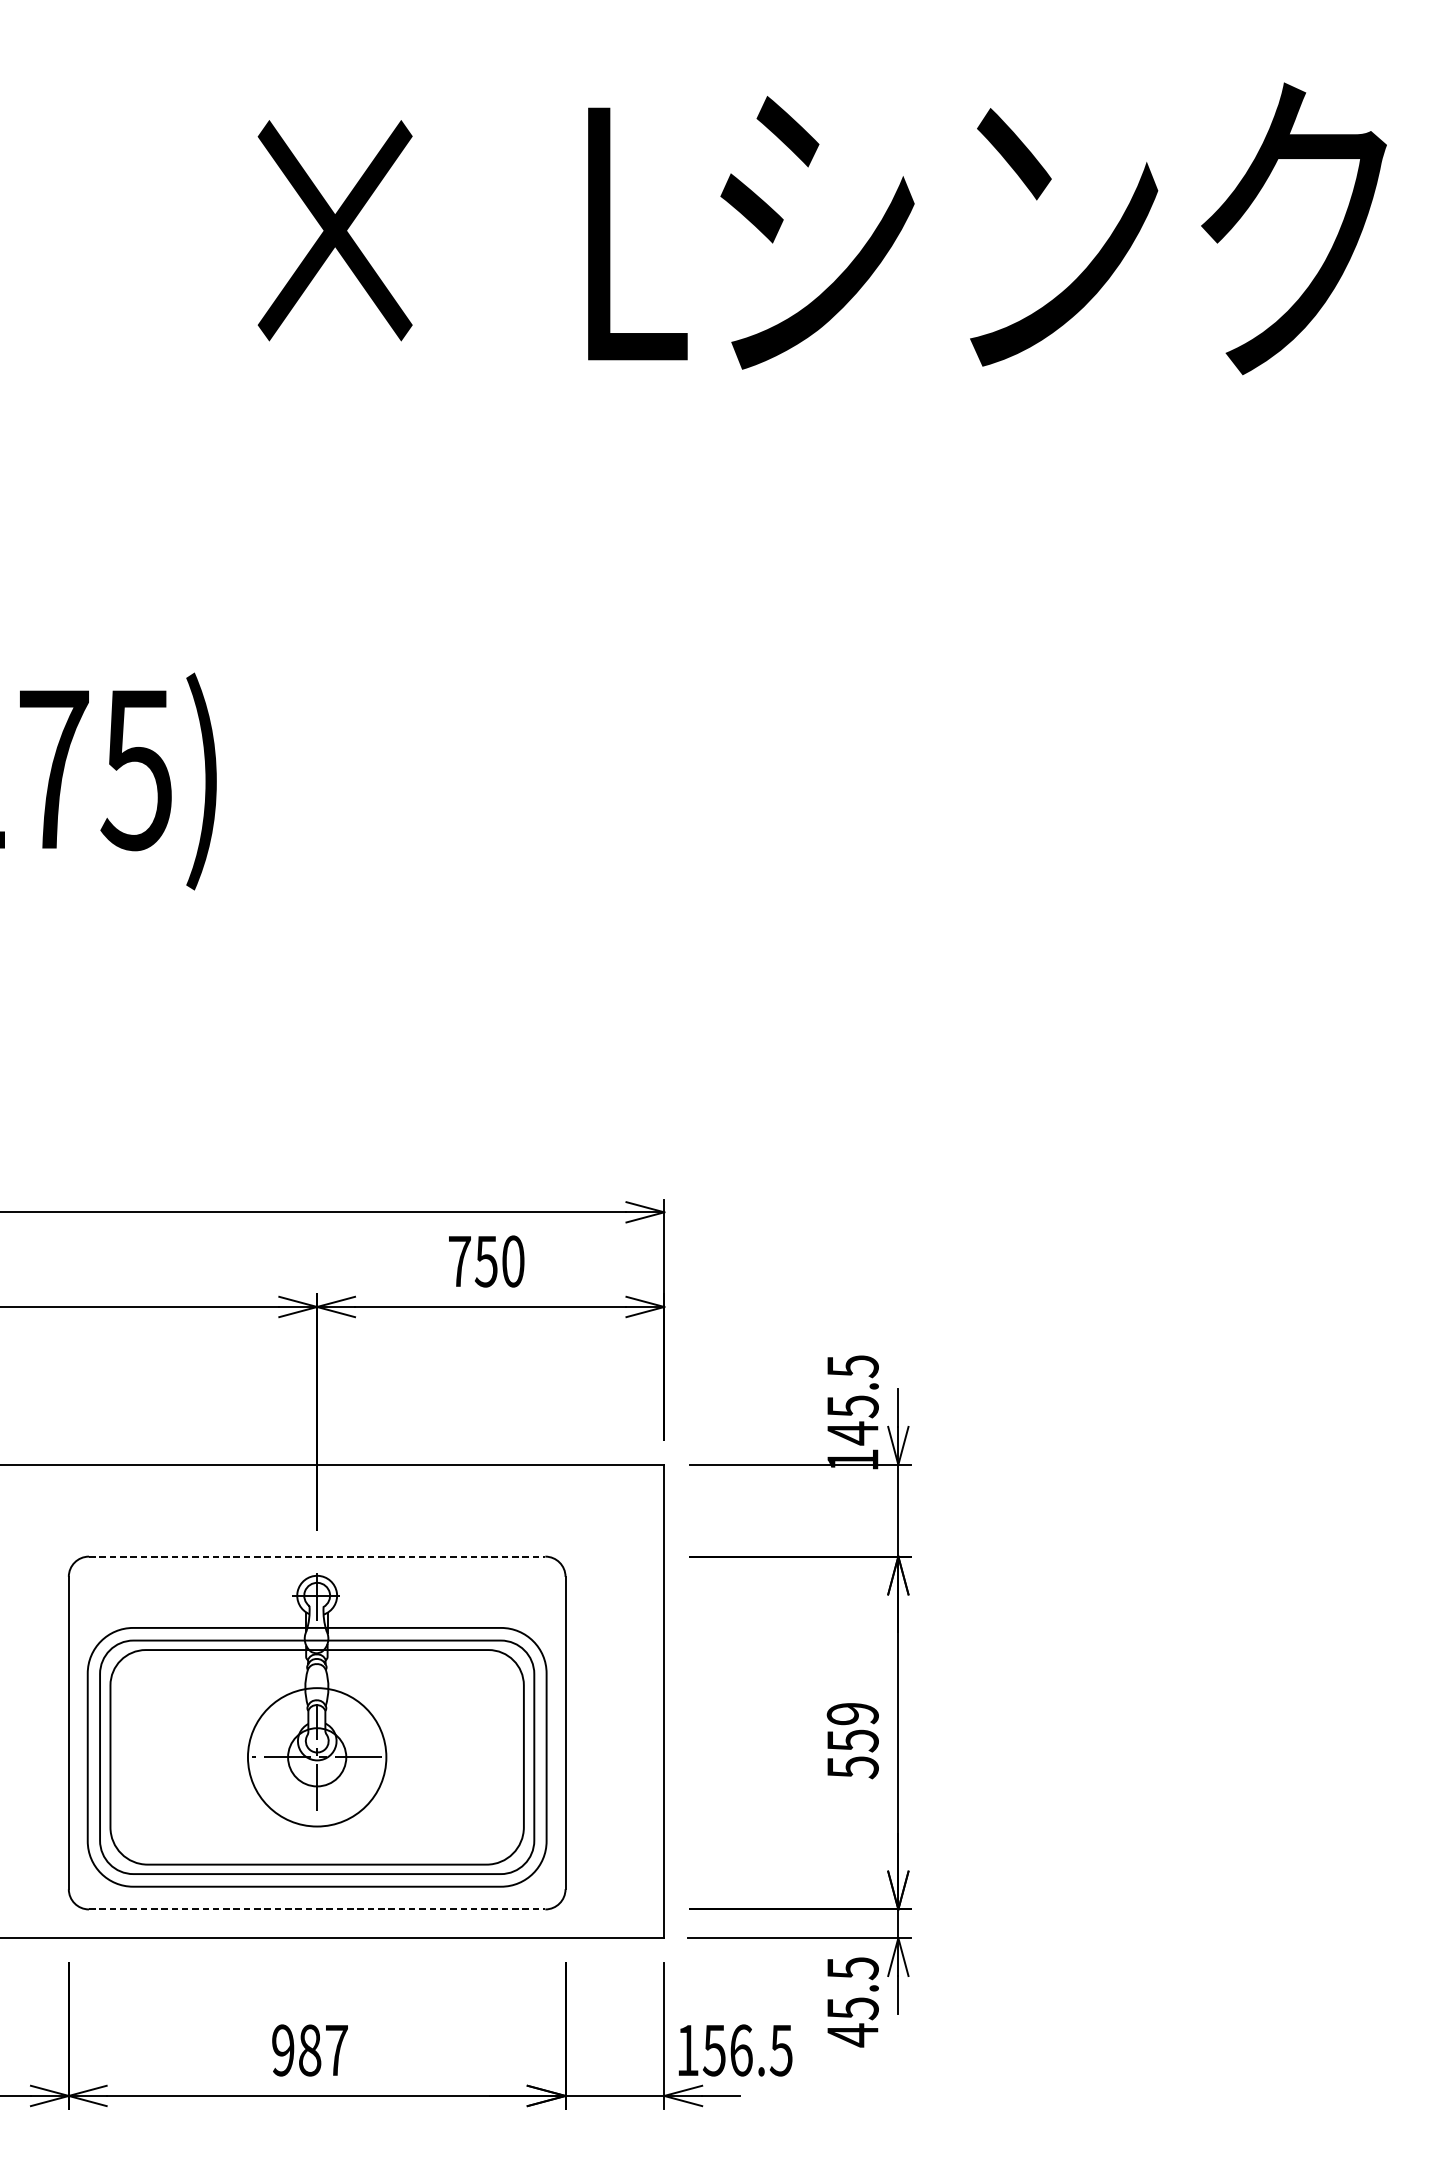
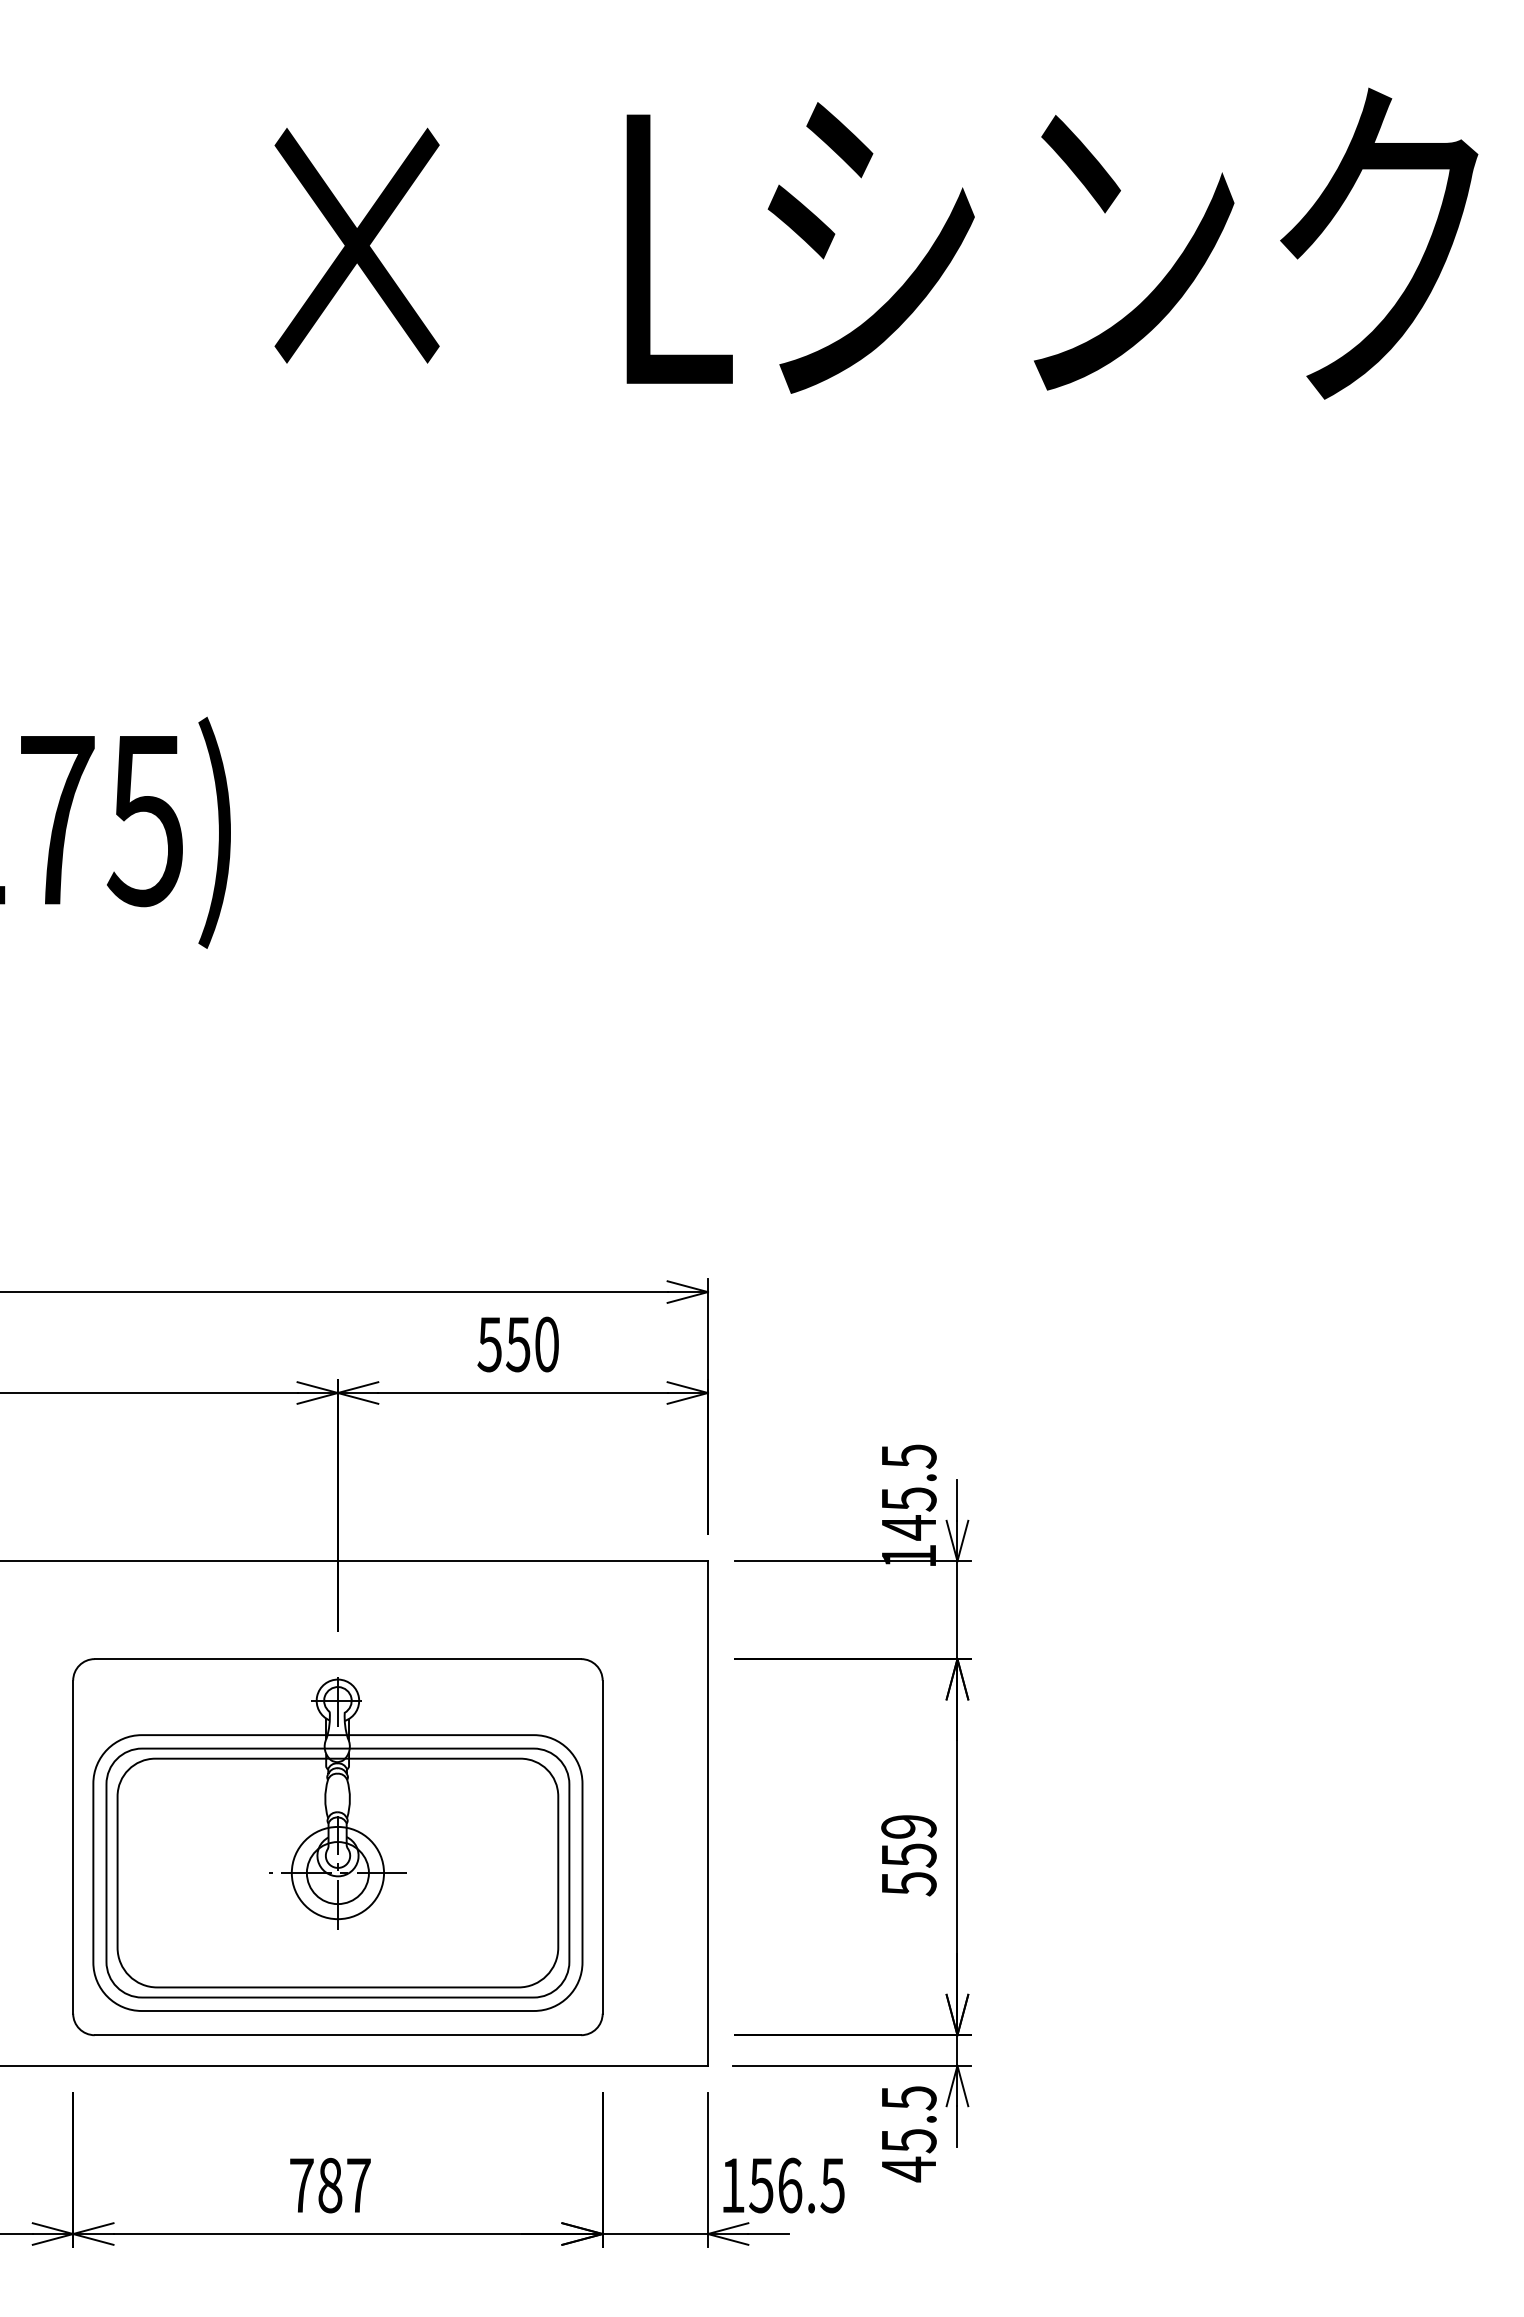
text: (459, 1261) -> (489, 1344), 750 -> 550
line: (317, 1556) -> (338, 1659), dashed -> solid
circle: (316, 1756) -> (337, 1872), size x0.62
line: (317, 1909) -> (338, 2035), dashed -> solid
text: (283, 2050) -> (301, 2185), 987 -> 787

